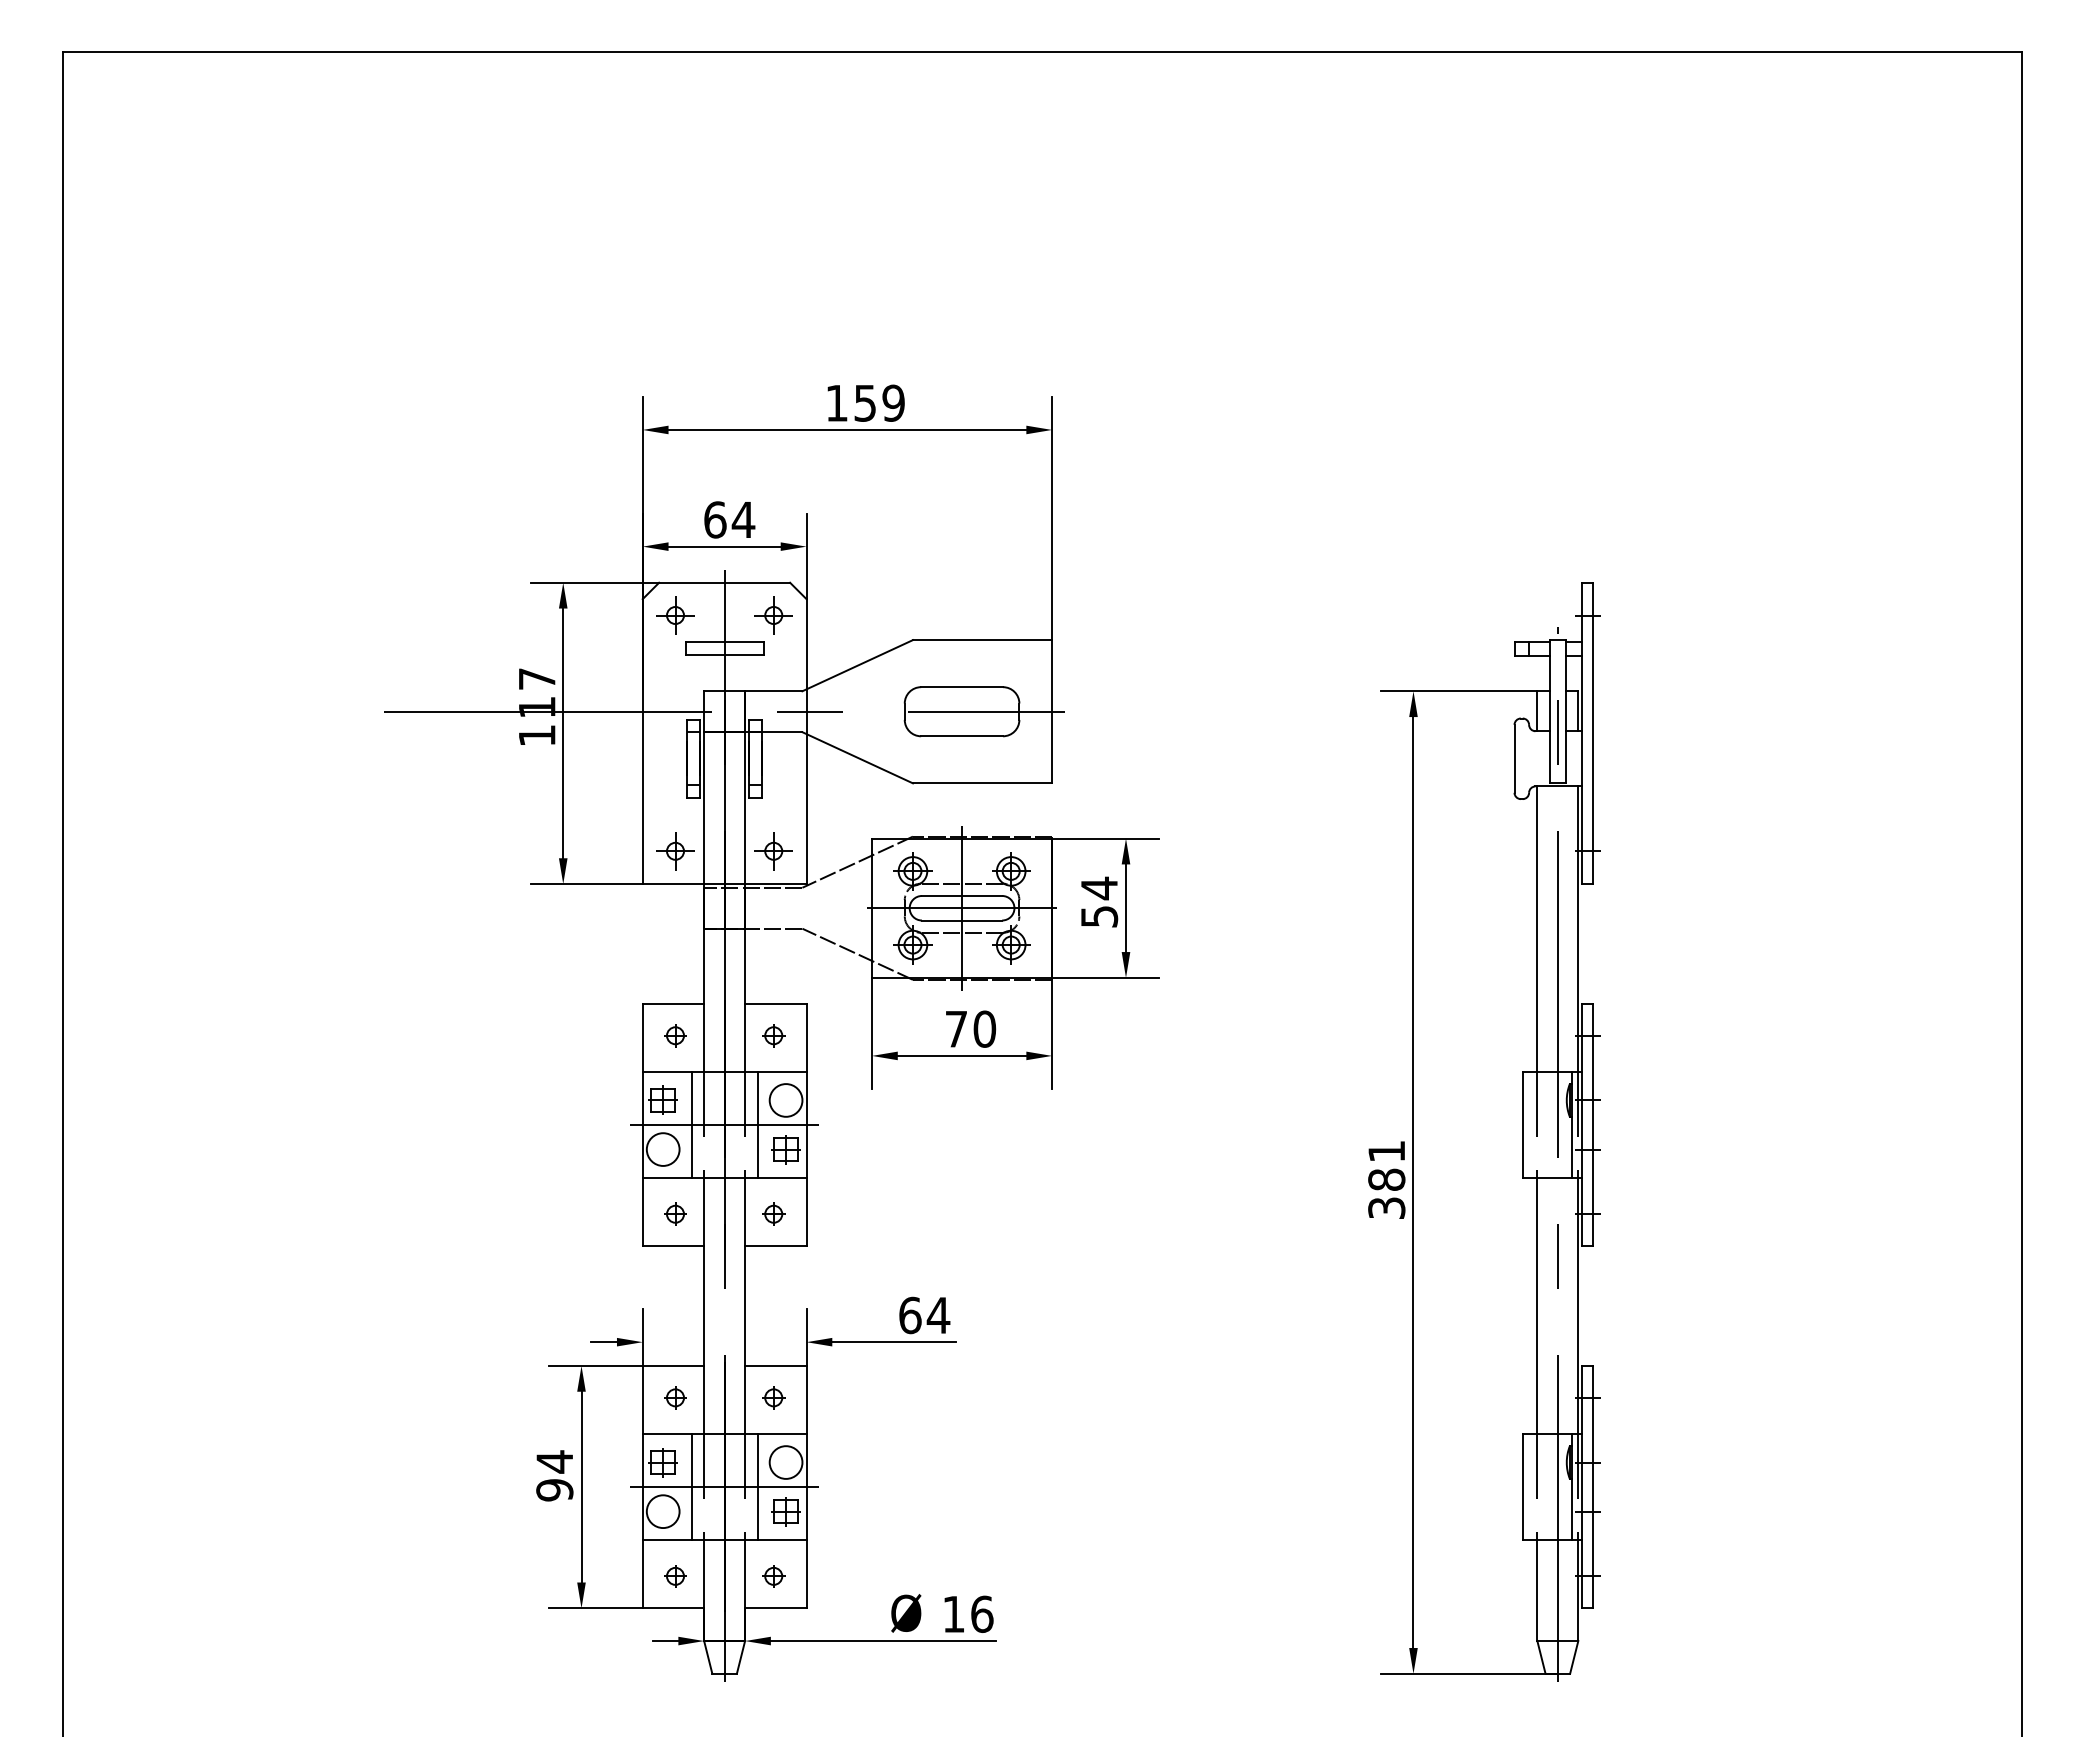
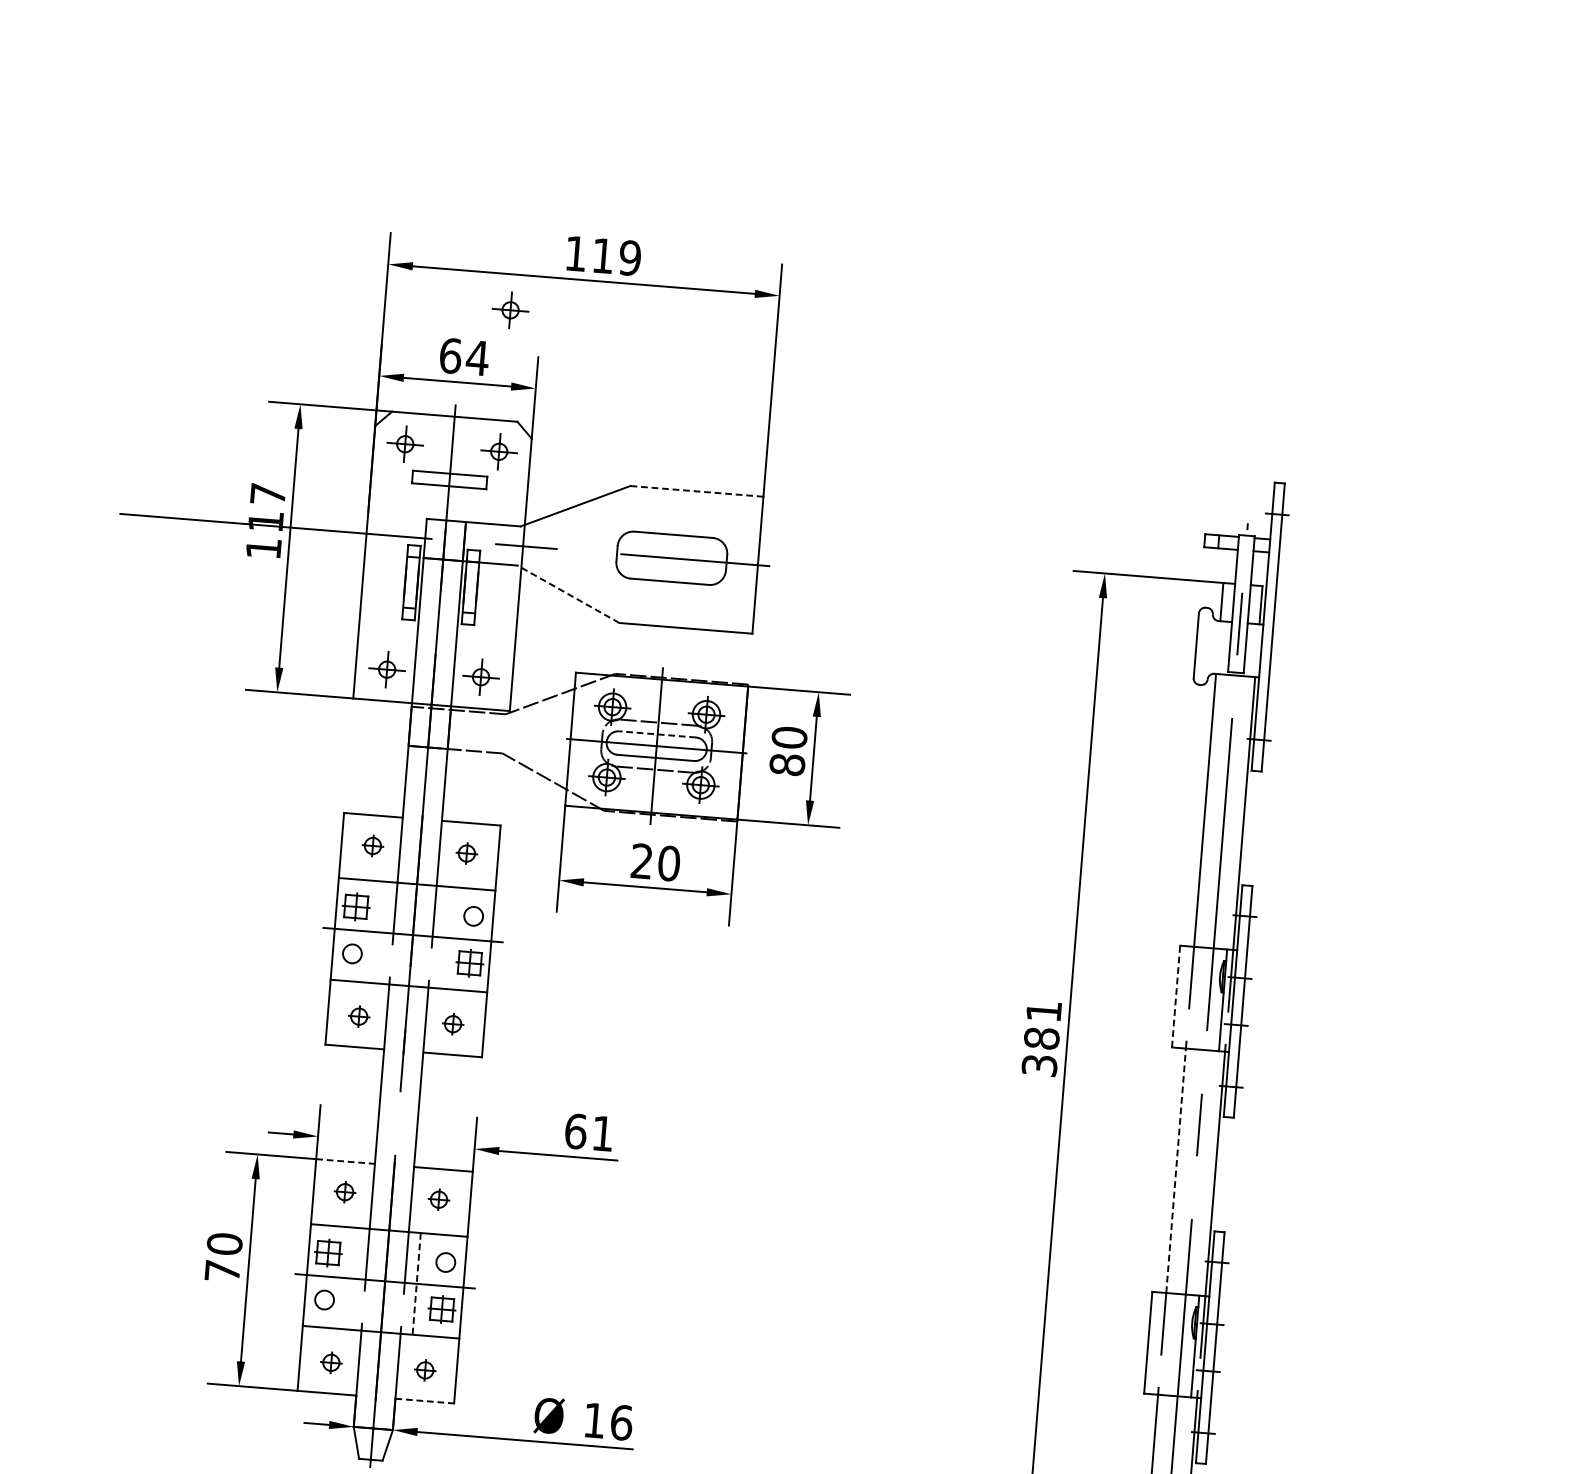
text: (864, 403) -> (602, 256), 159 -> 119
part: (773, 467) -> (510, 310), added
line: (982, 640) -> (696, 491), solid -> dashed
line: (857, 757) -> (568, 594), solid -> dashed
line: (961, 895) -> (657, 733), solid -> dashed
text: (1099, 901) -> (788, 750), 54 -> 80
text: (955, 1028) -> (641, 860), 70 -> 20
circle: (785, 1100) -> (473, 916), size x0.6
line: (691, 1124) -> (381, 932), removed
line: (757, 1124) -> (444, 937), removed
line: (1522, 1124) -> (1175, 996), solid -> dashed
circle: (662, 1149) -> (351, 953), size x0.6
line: (1537, 1306) -> (1176, 1171), solid -> dashed
text: (938, 1315) -> (602, 1133), 64 -> 61
line: (673, 1365) -> (345, 1161), solid -> dashed
circle: (785, 1462) -> (445, 1262), size x0.6
text: (554, 1475) -> (223, 1257), 94 -> 70
line: (691, 1486) -> (353, 1278), removed
line: (757, 1487) -> (416, 1284), solid -> dashed
circle: (662, 1511) -> (323, 1299), size x0.6
line: (775, 1608) -> (424, 1401), solid -> dashed

